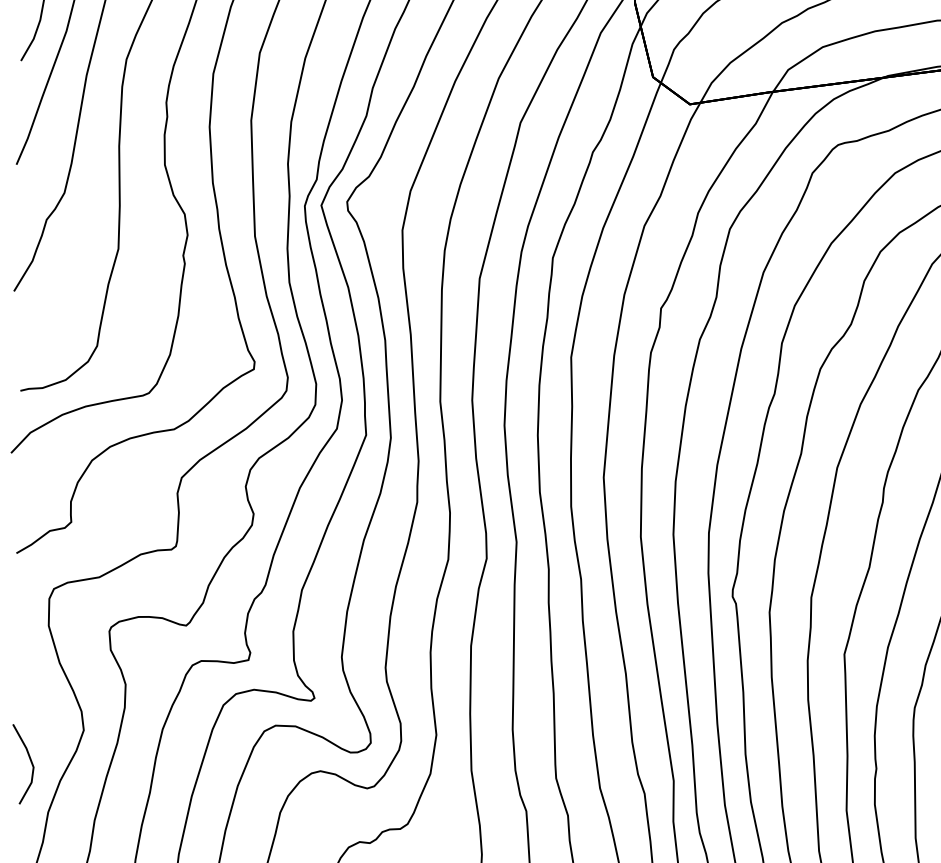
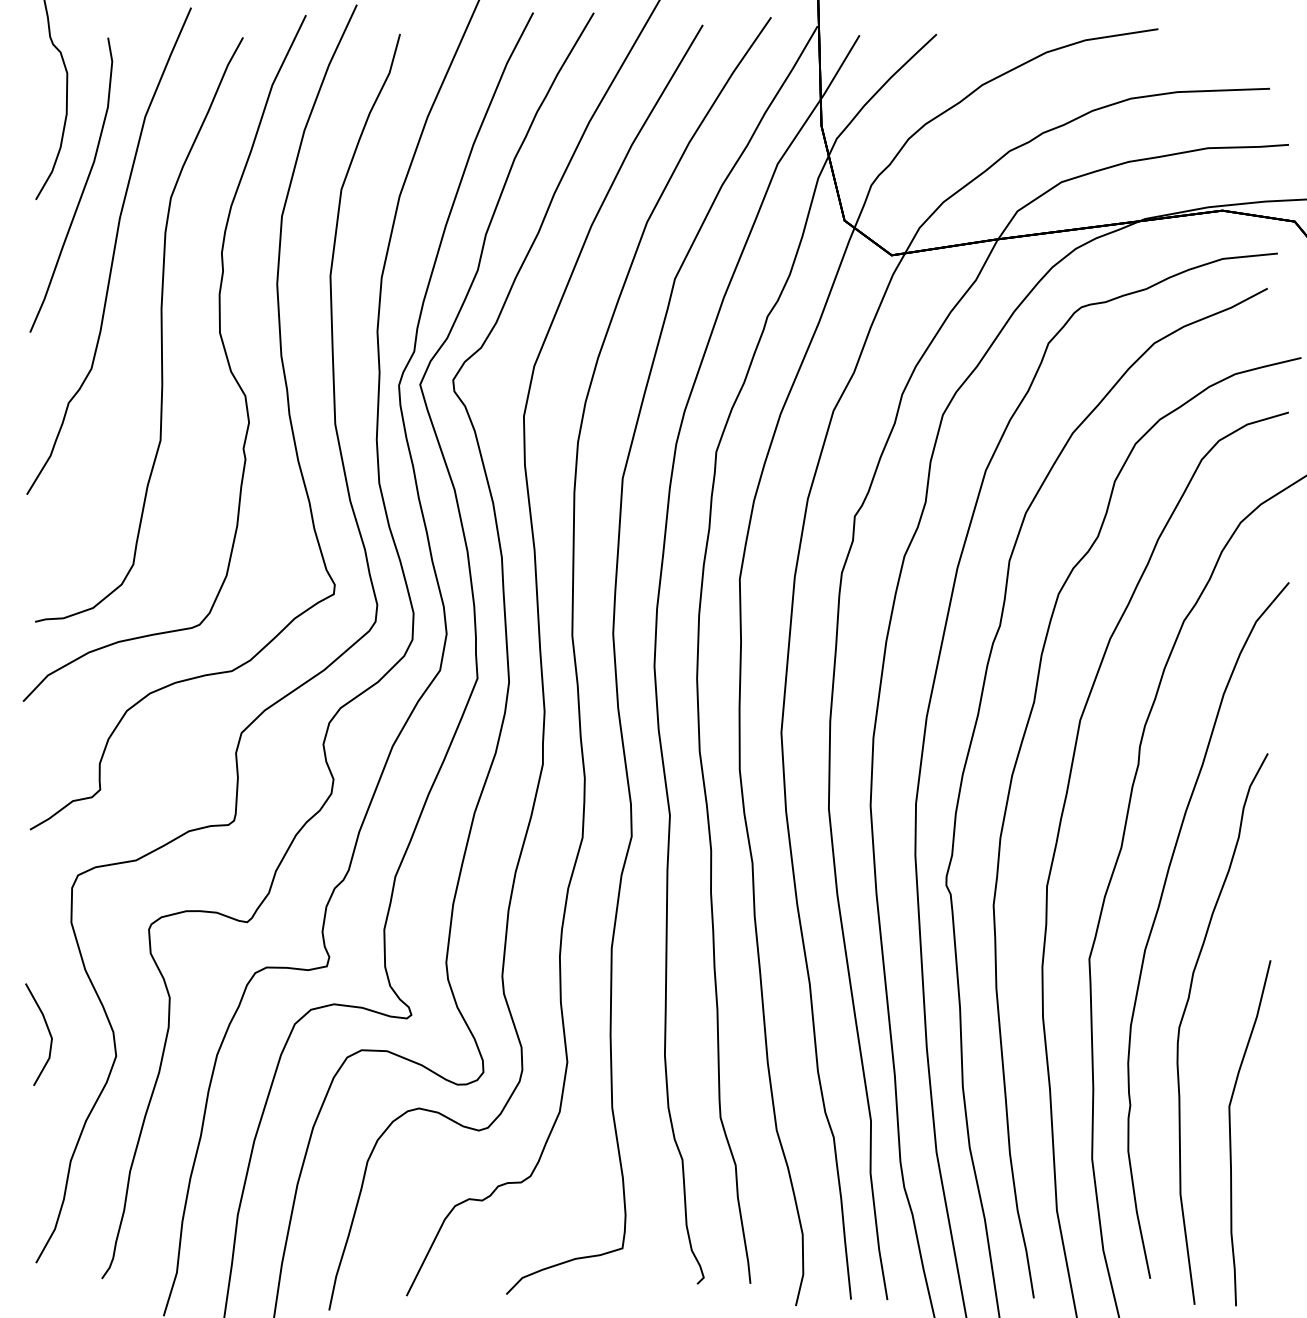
line: (30, 762) -> (48, 1032), moved

